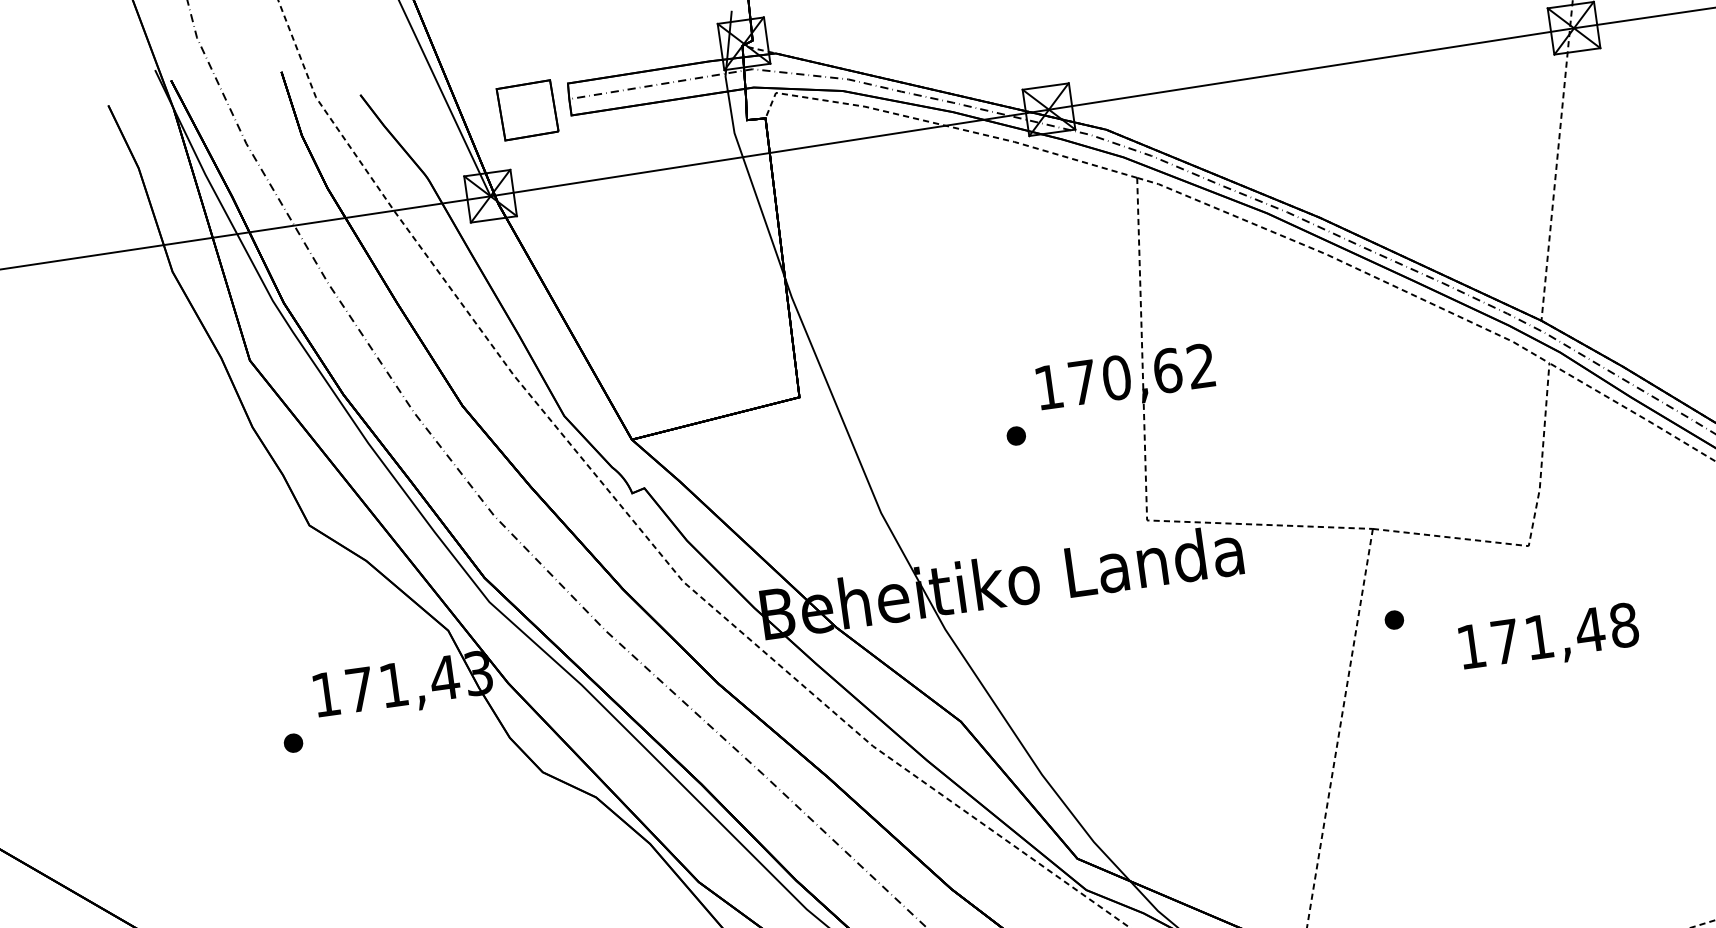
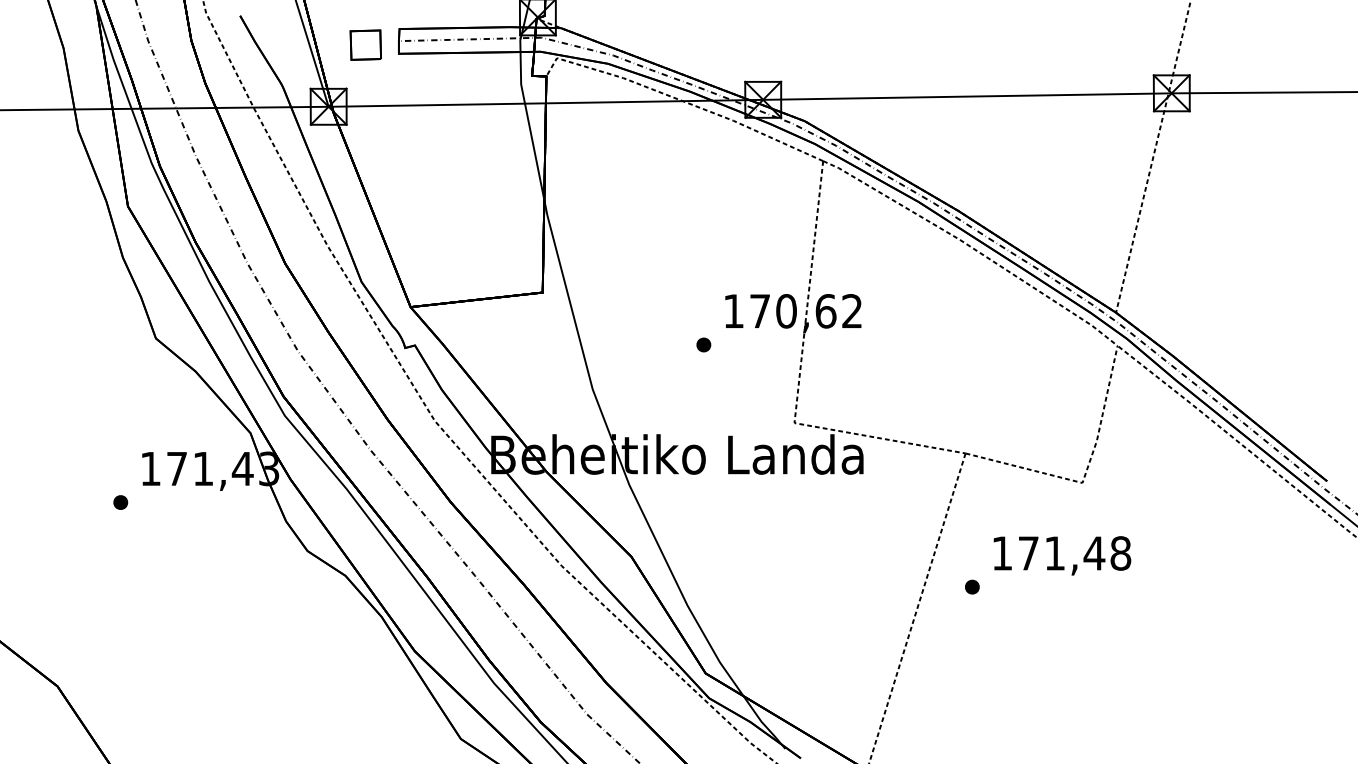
part: (526, 109) -> (365, 44), size x0.71
part: (1394, 619) -> (972, 586), moved
text: (1549, 638) -> (1062, 555), moved

